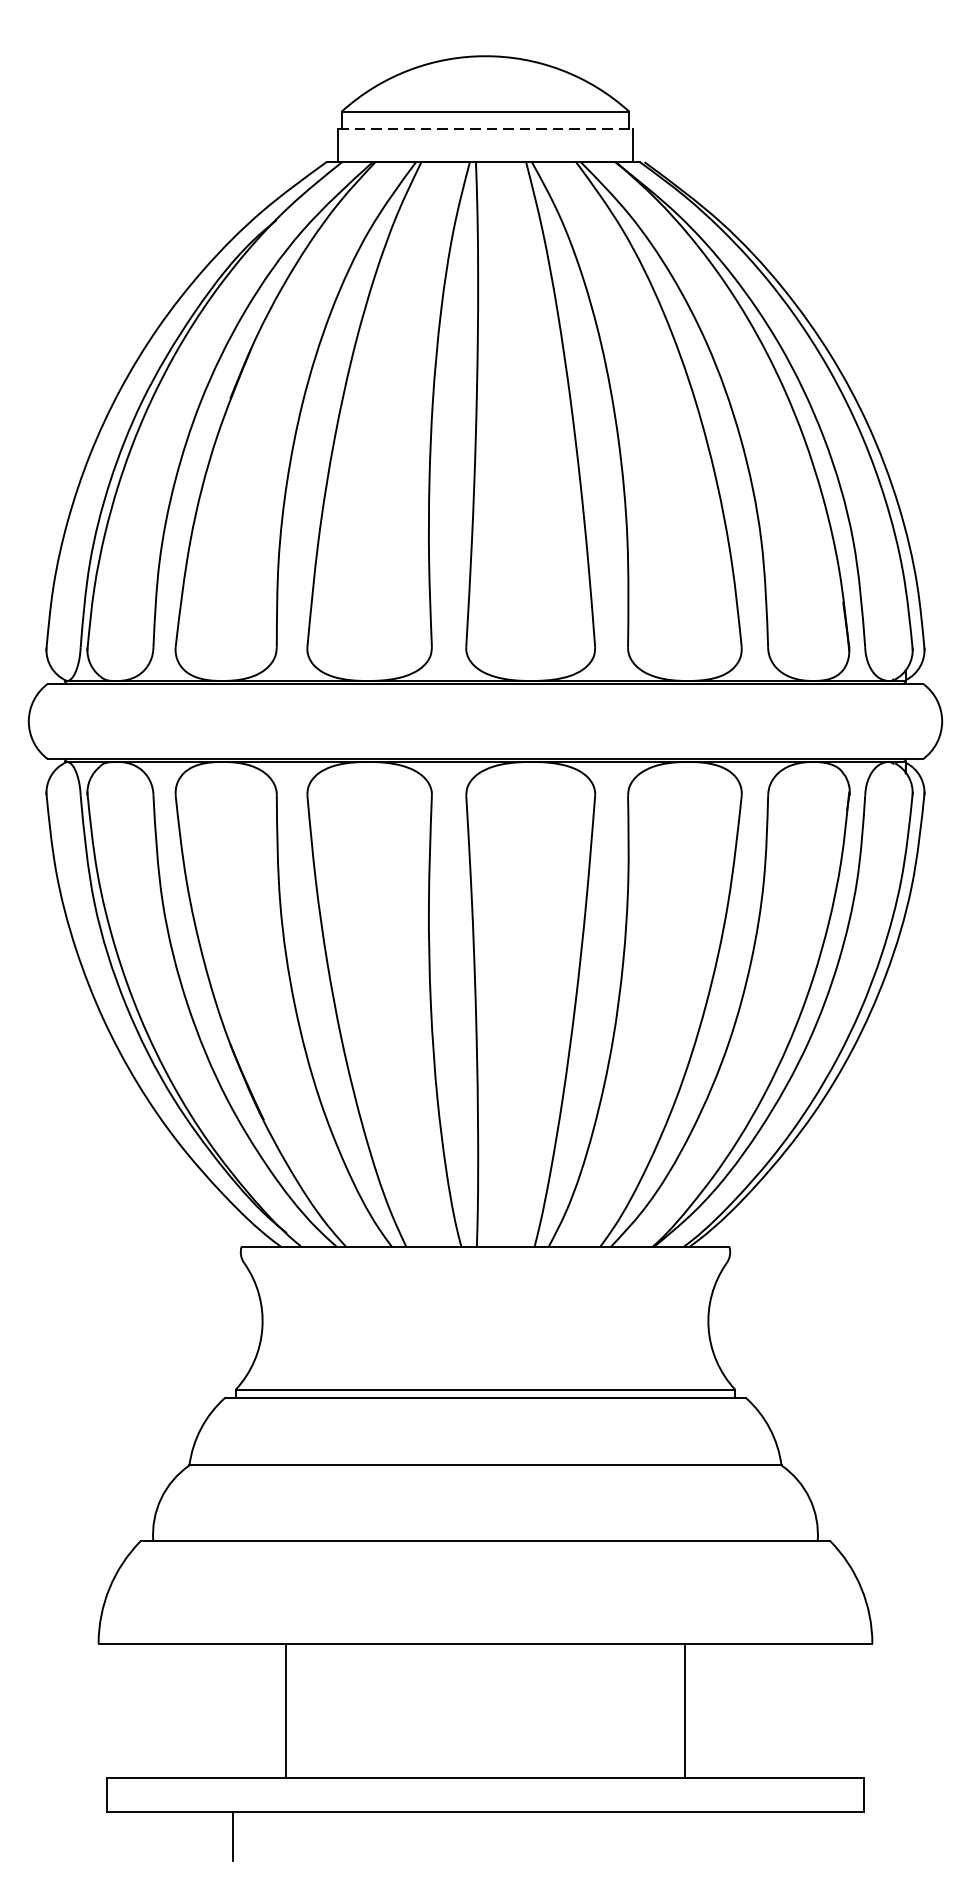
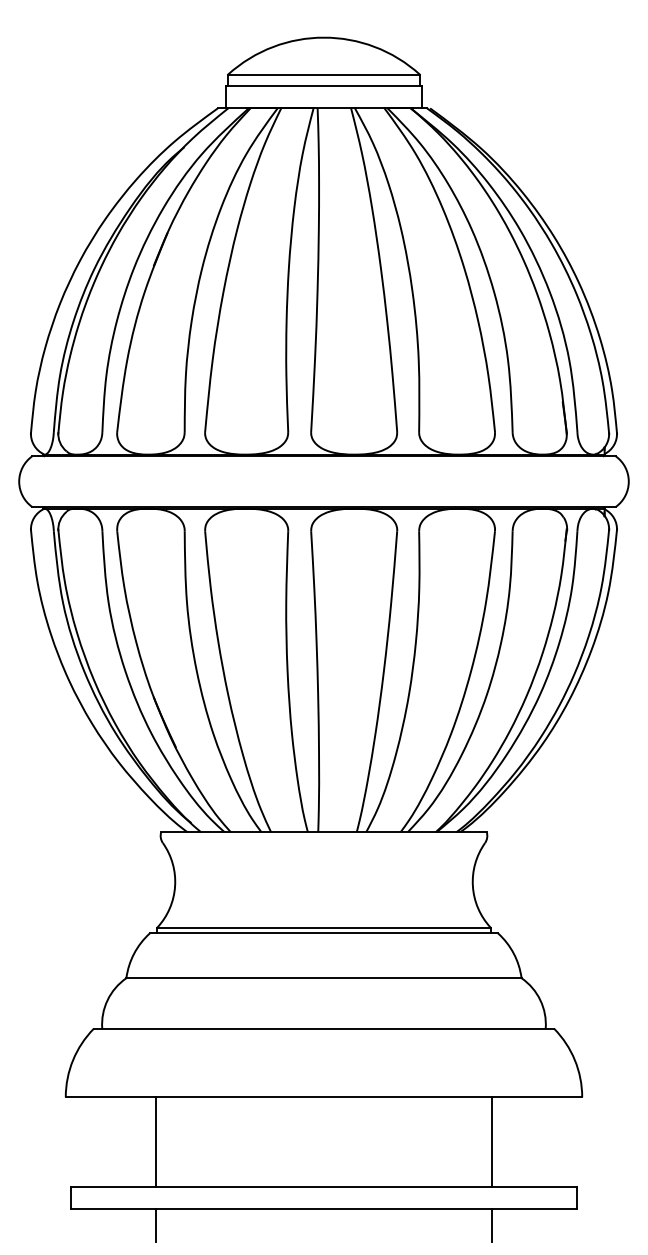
line: (486, 127) -> (324, 85), dashed -> solid
line: (285, 1711) -> (155, 1142), moved
line: (685, 1711) -> (492, 1142), moved
line: (737, 1835) -> (492, 1225), added

